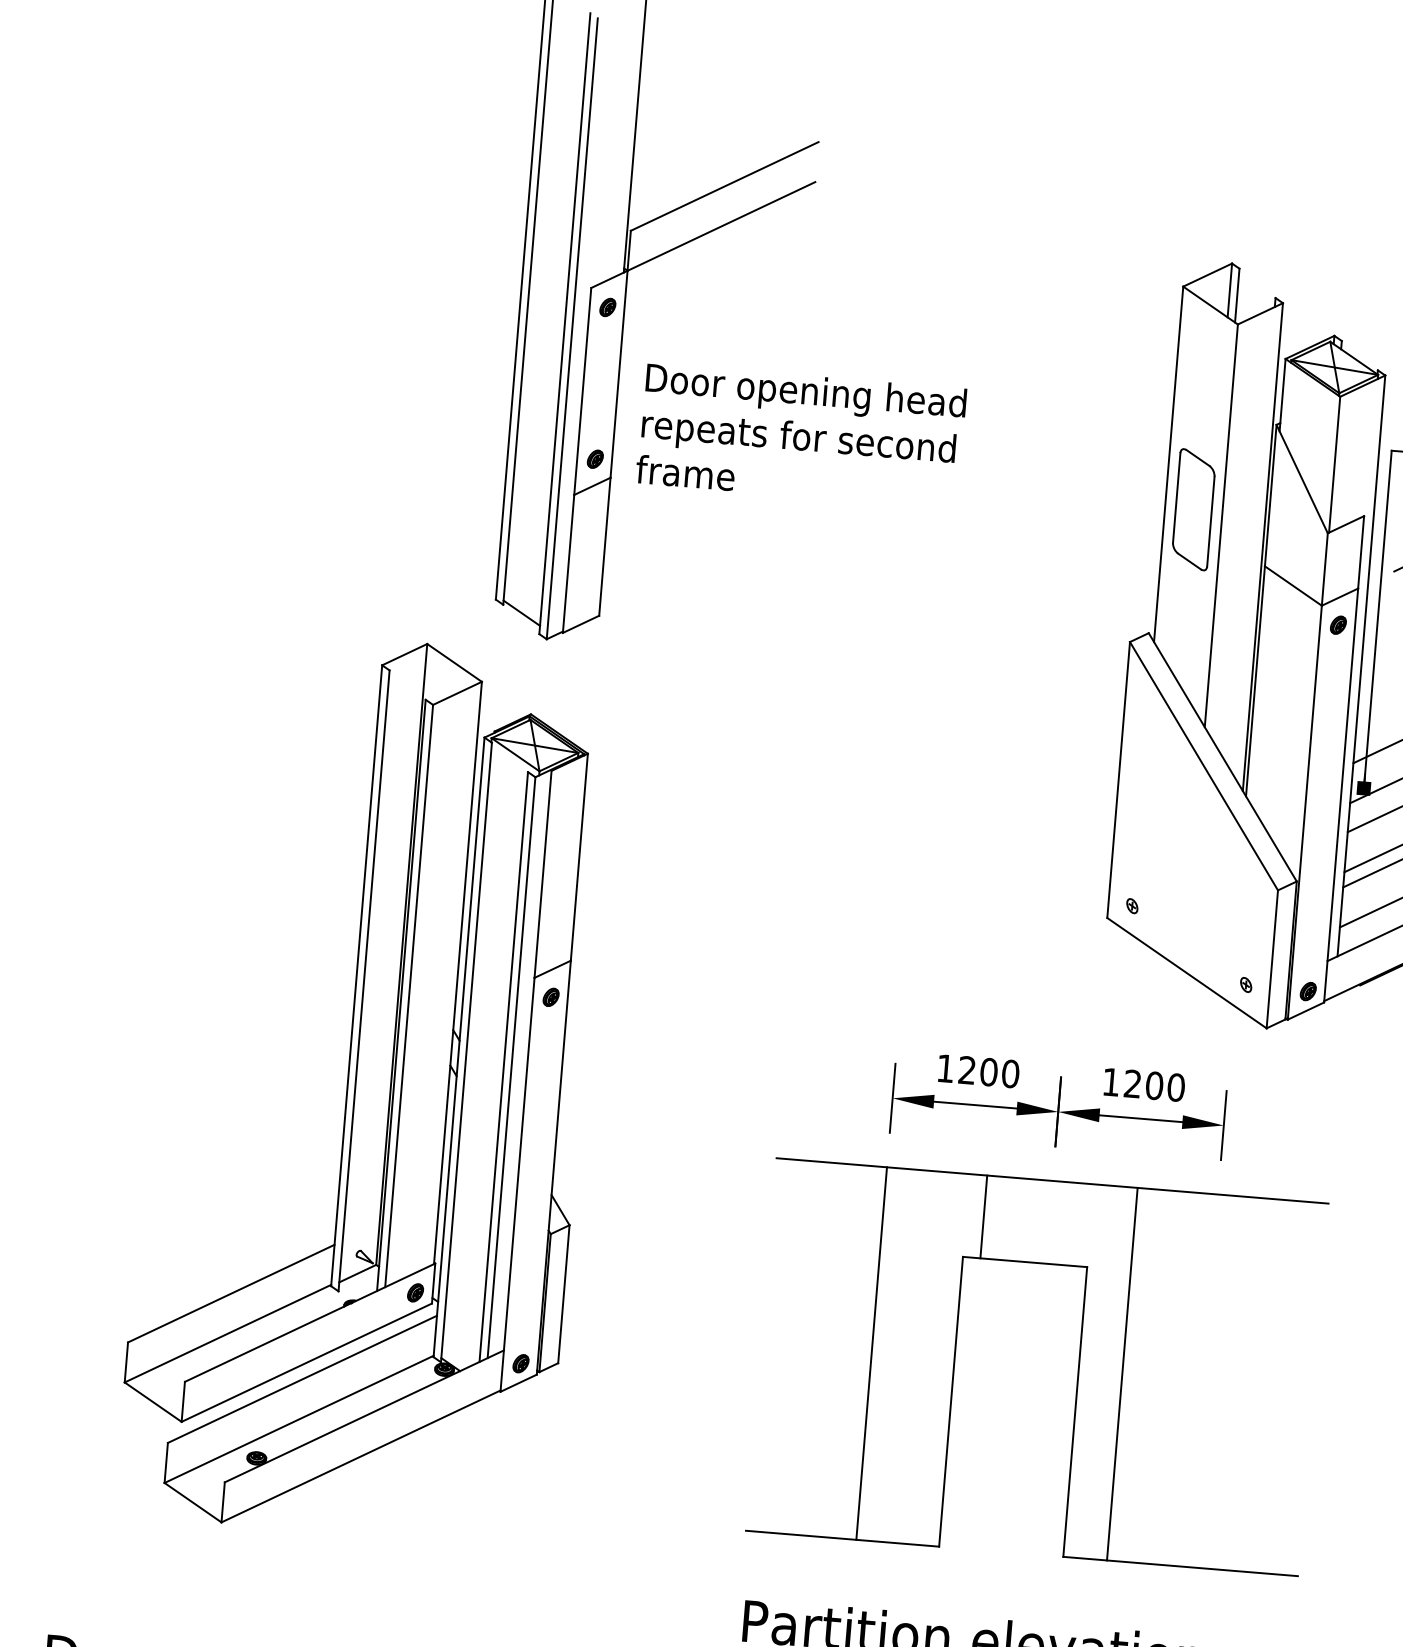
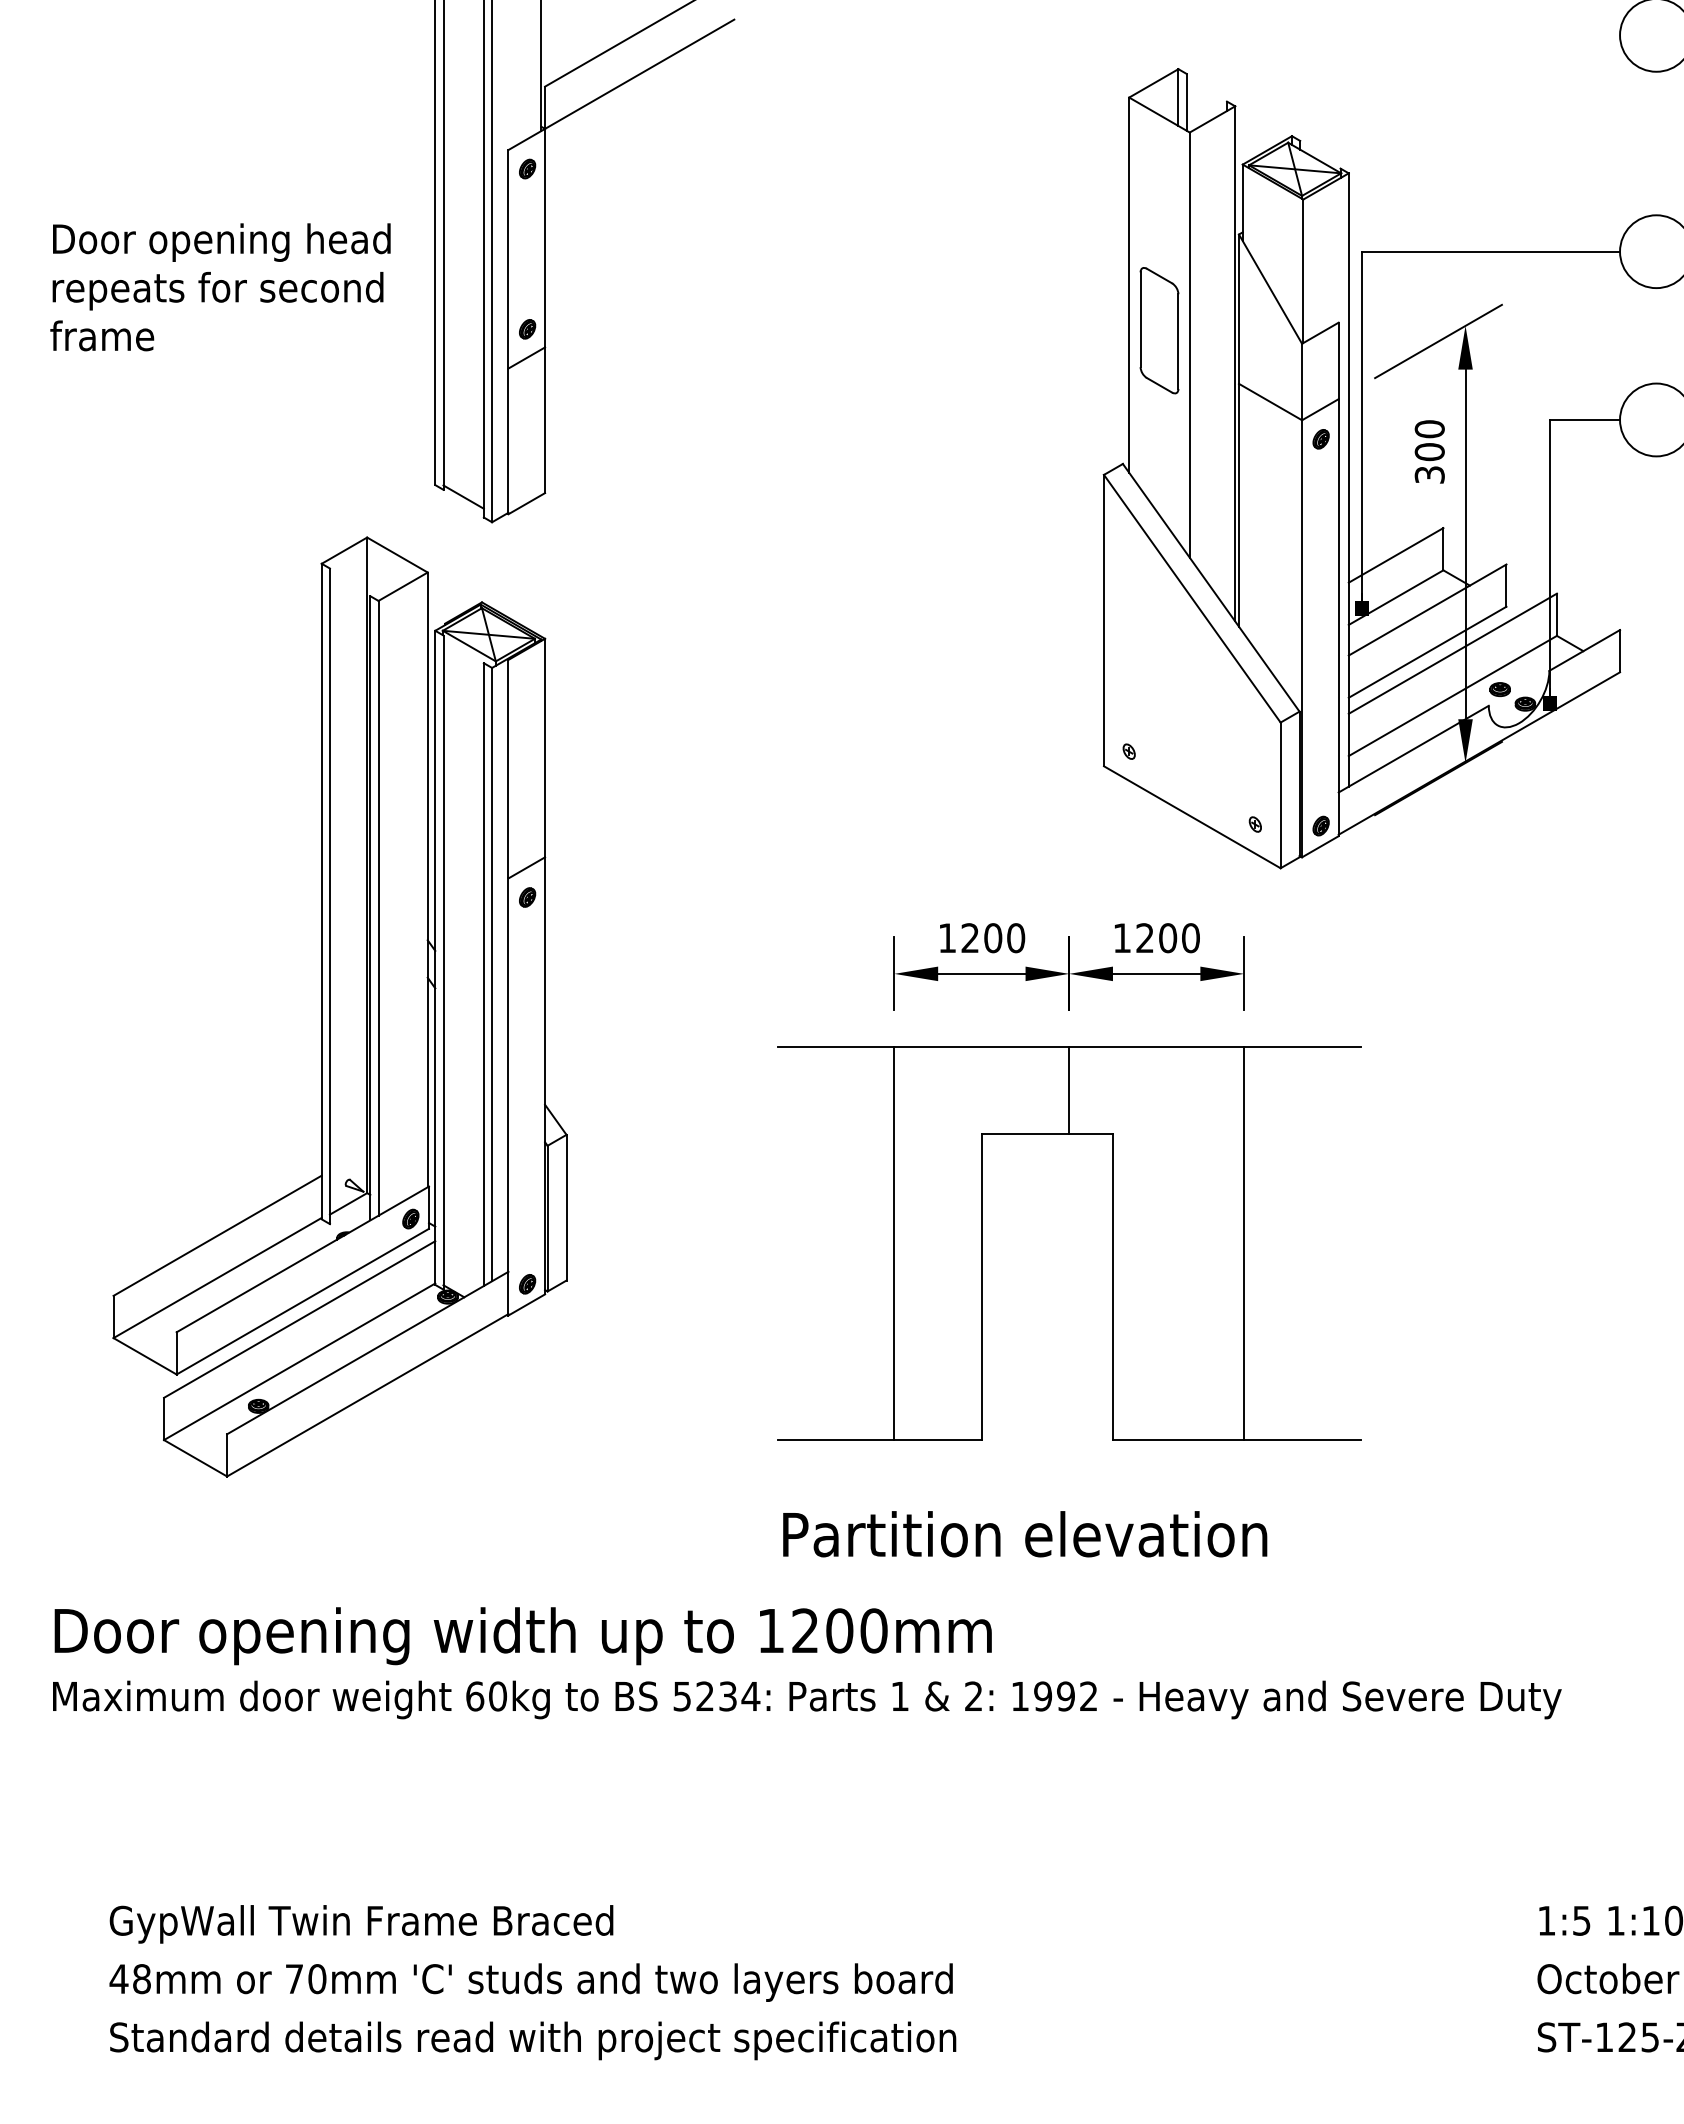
text: (801, 436) -> (220, 287), moved
line: (984, 1217) -> (1069, 1090), moved
line: (1122, 1374) -> (1244, 1243), moved

